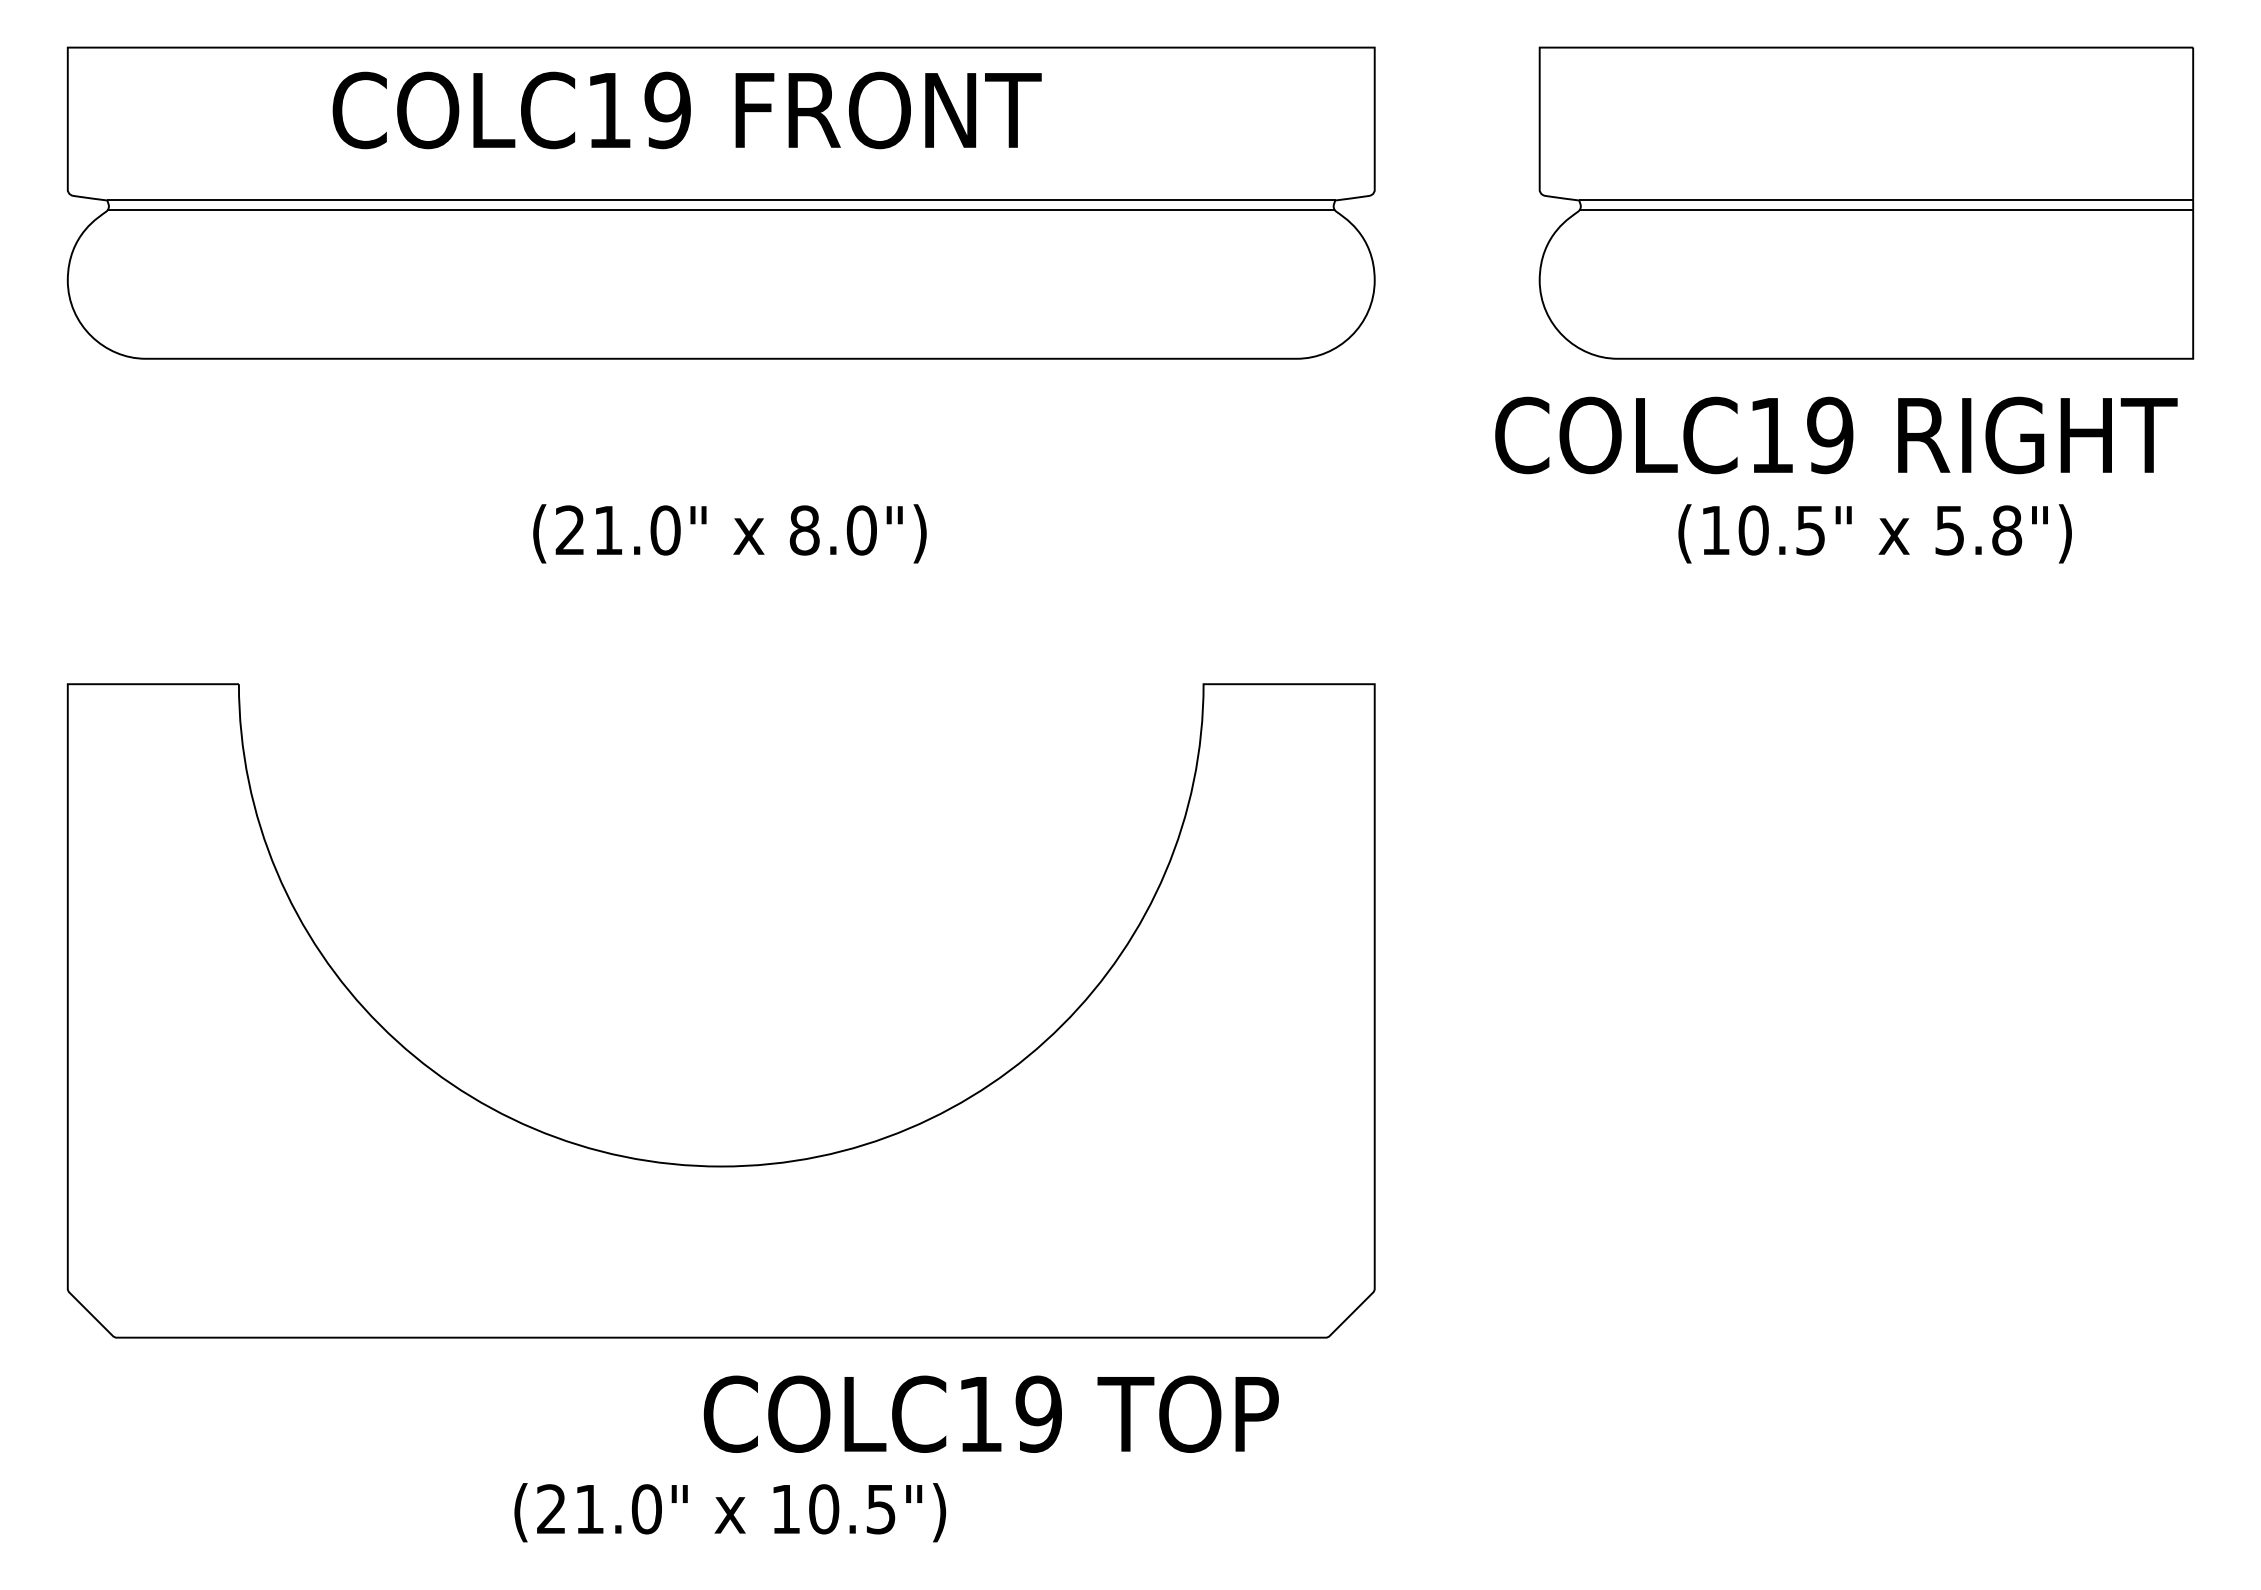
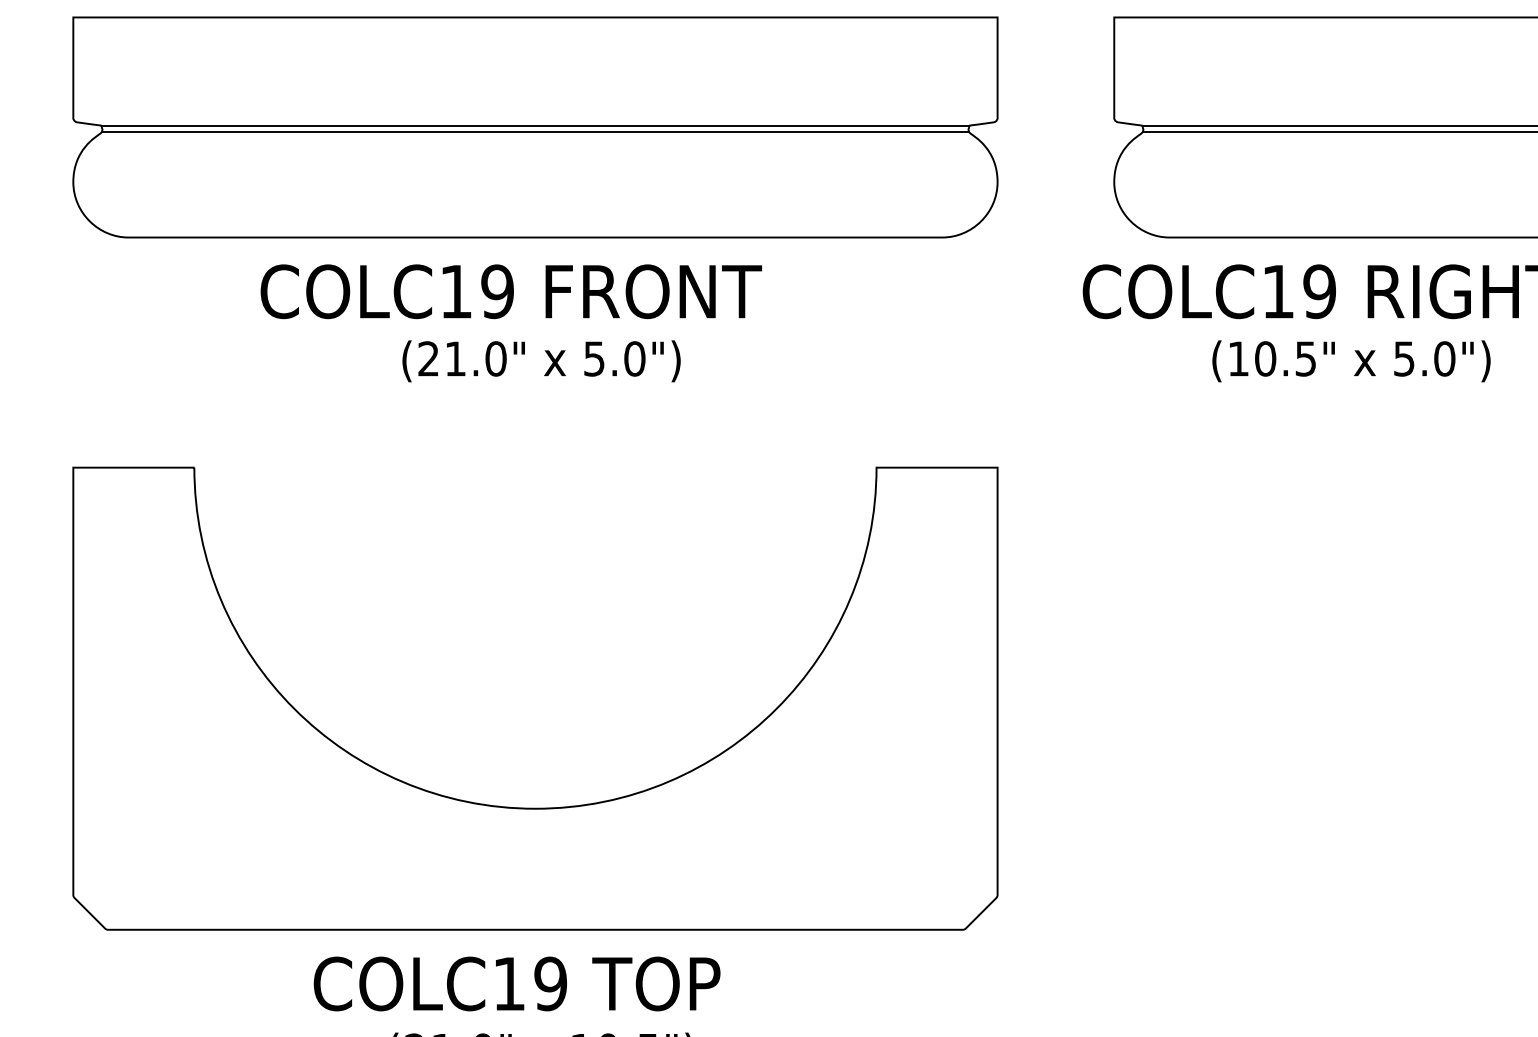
text: (686, 110) -> (510, 291), moved
text: (804, 530) -> (594, 358), 8.0") -> 5.0")
text: (2007, 530) -> (1445, 358), 5.8") -> 5.0")
text: (990, 1413) -> (516, 983), moved

